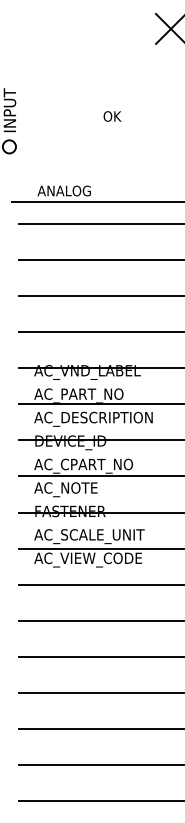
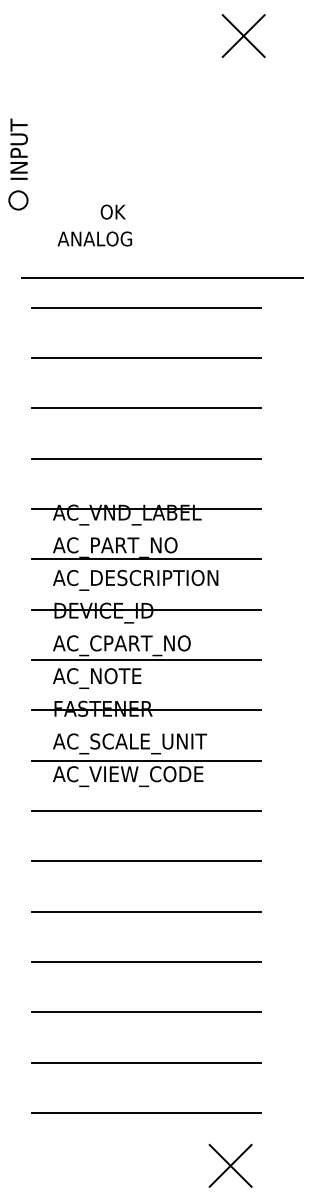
text: (112, 116) -> (112, 211), moved
text: (63, 190) -> (94, 238), moved

